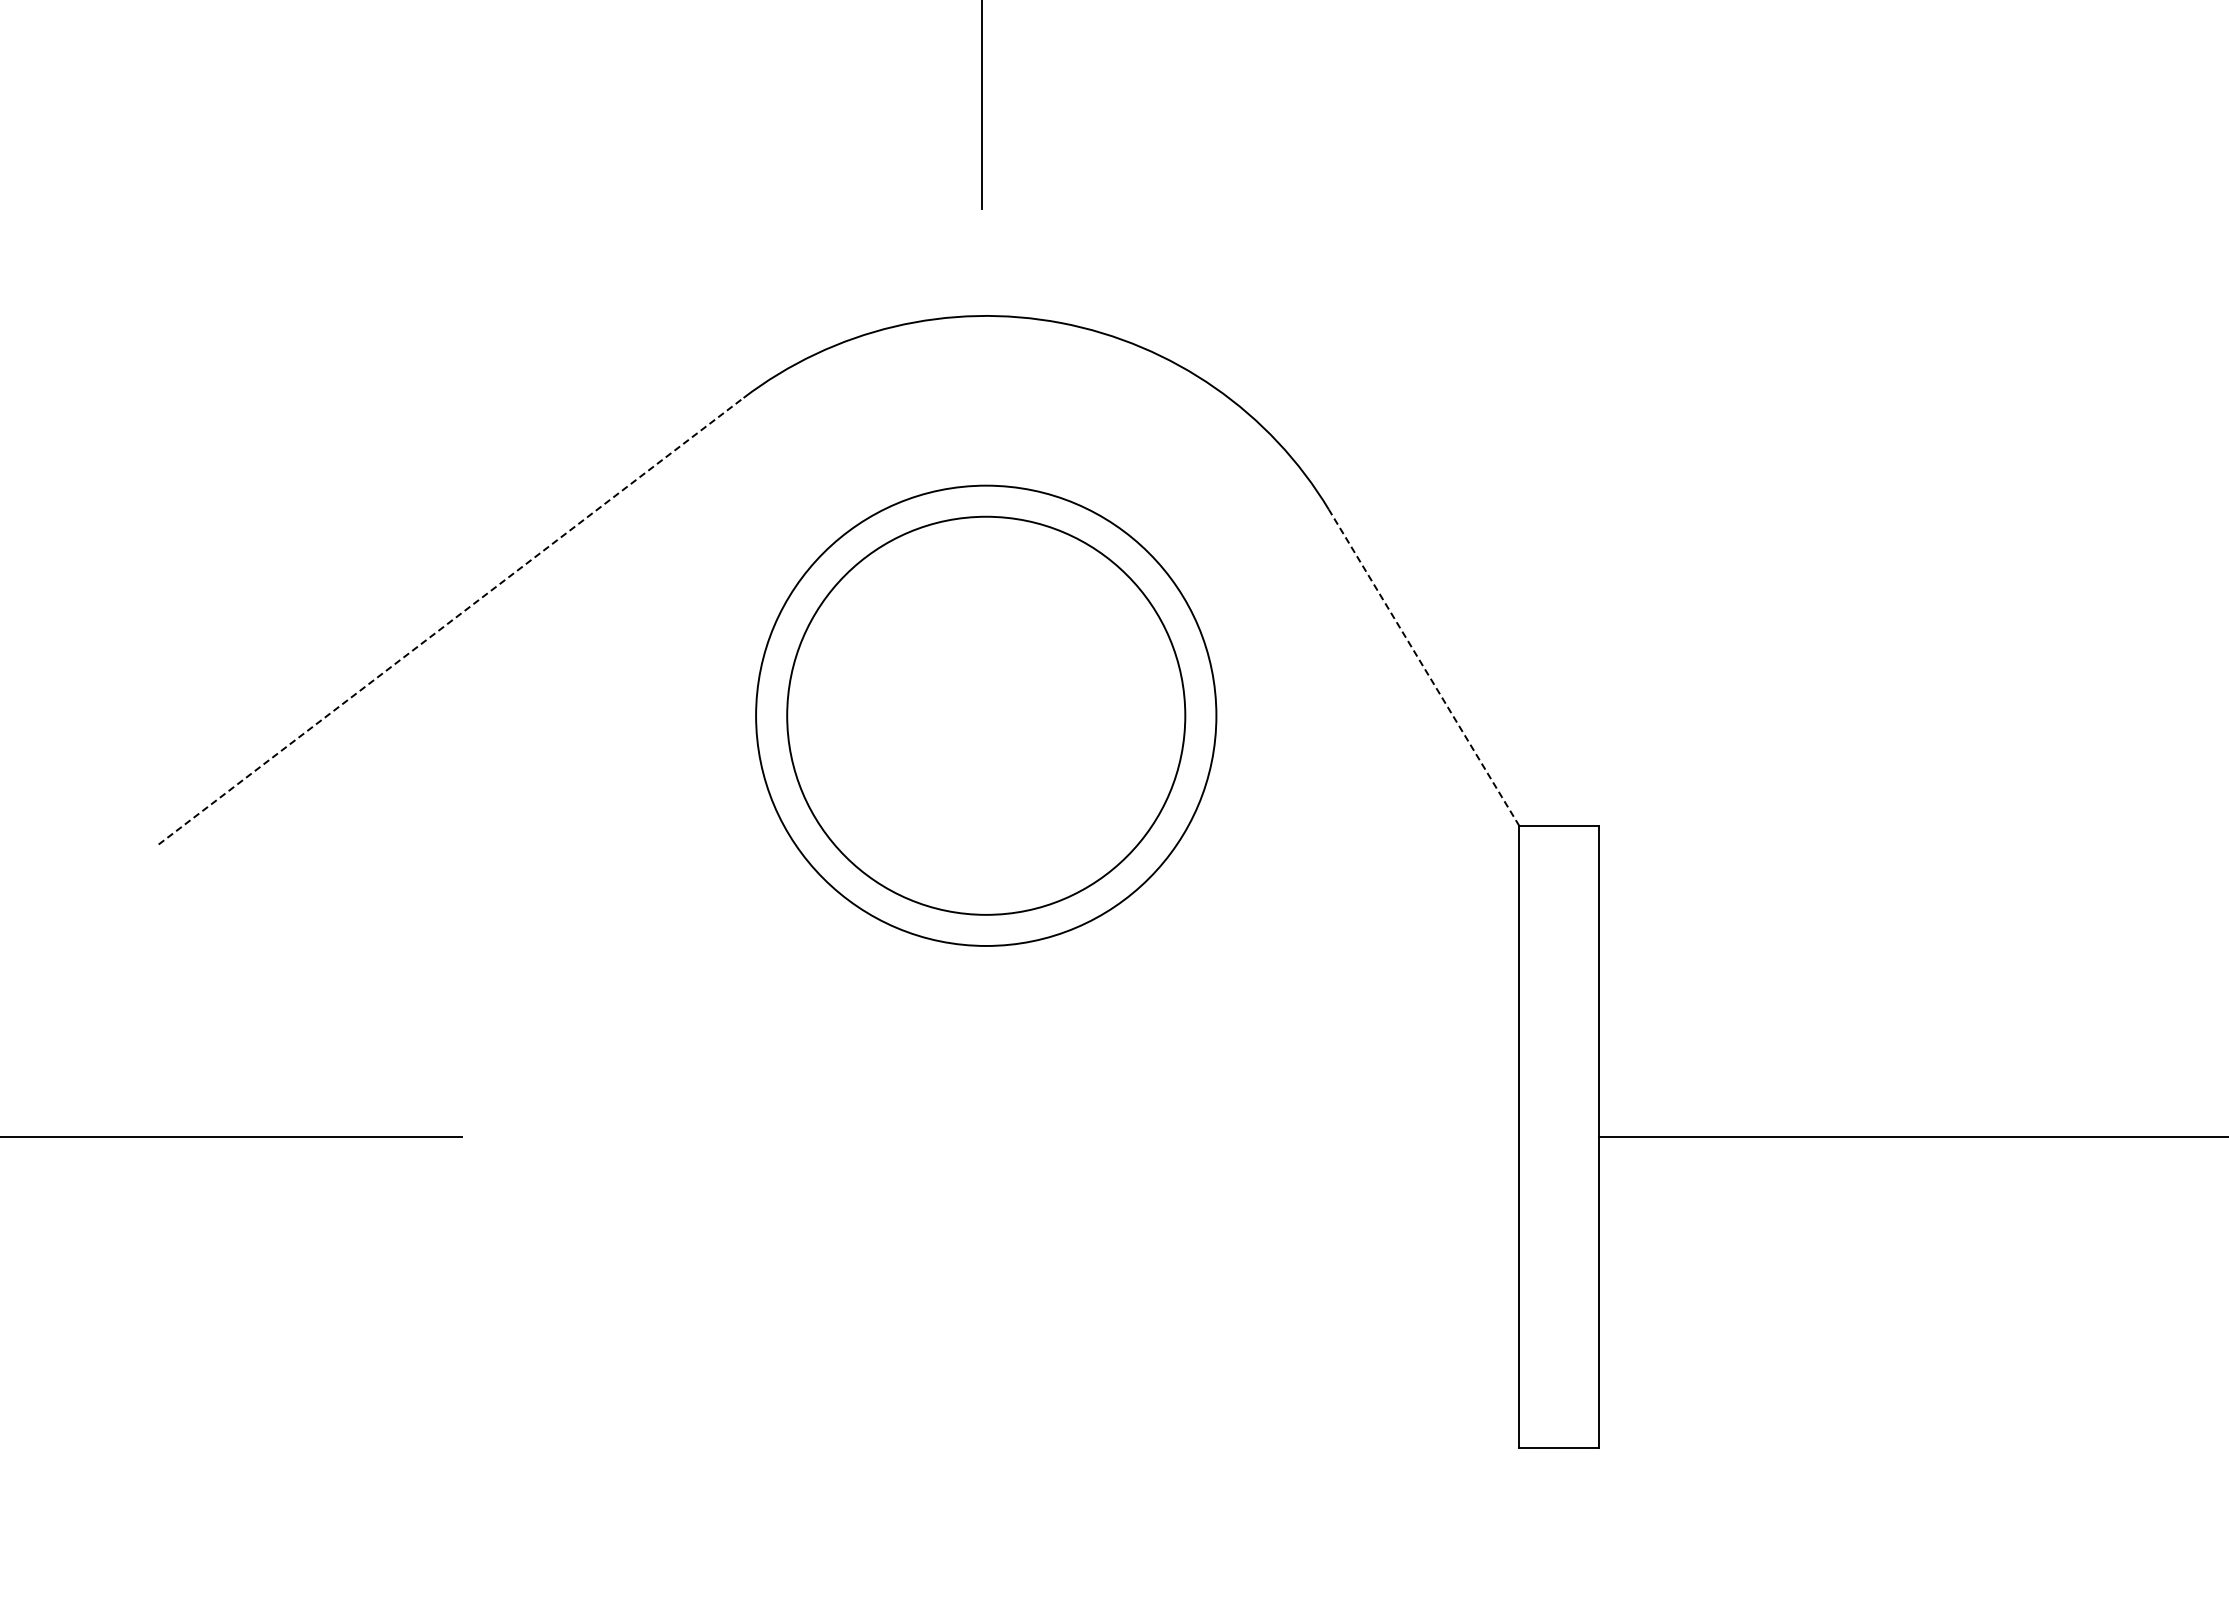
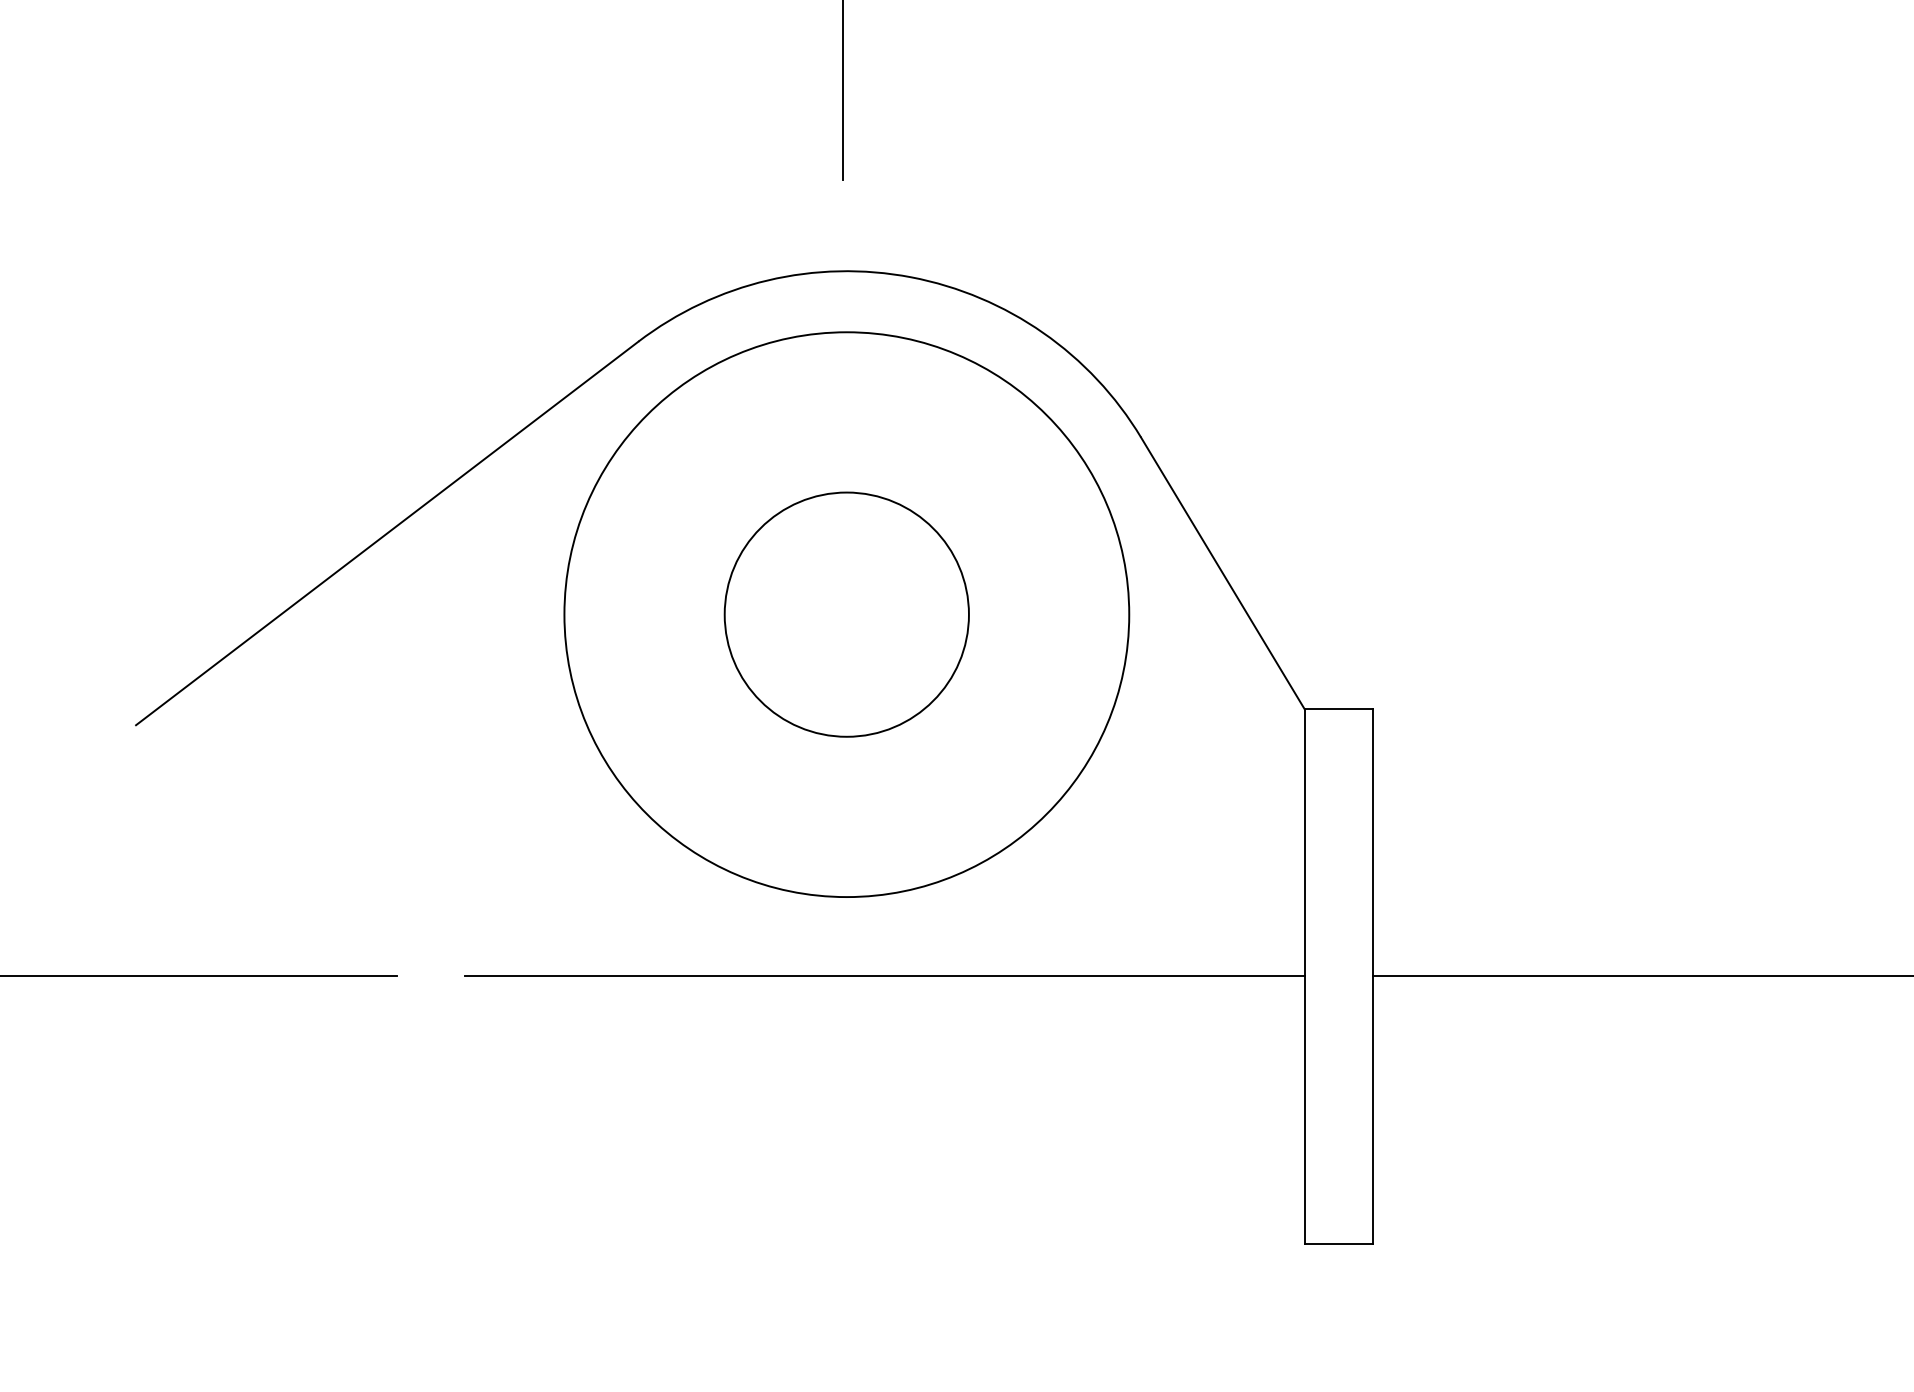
line: (451, 621) -> (387, 533), dashed -> solid
line: (1424, 667) -> (1223, 573), dashed -> solid
circle: (986, 715) -> (847, 614), size x0.71
circle: (986, 715) -> (847, 614), size x1.43
line: (1030, 1137) -> (884, 976), added

